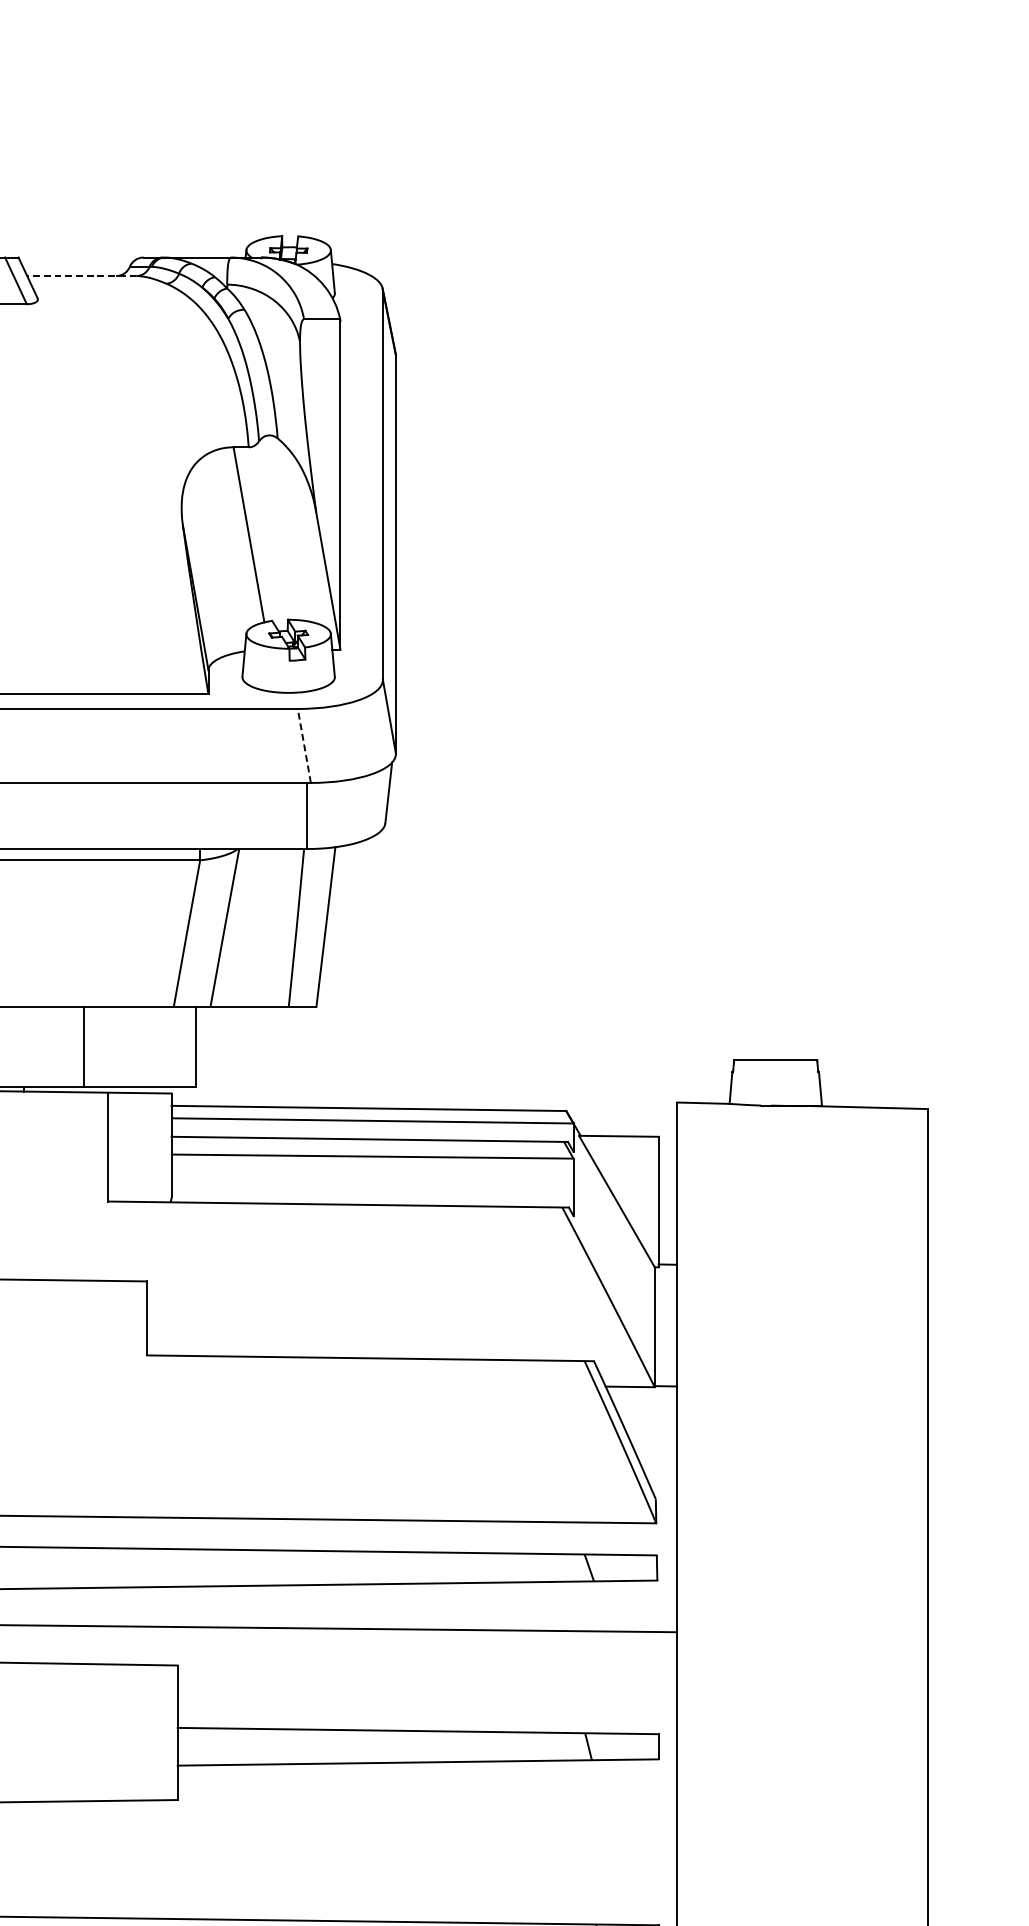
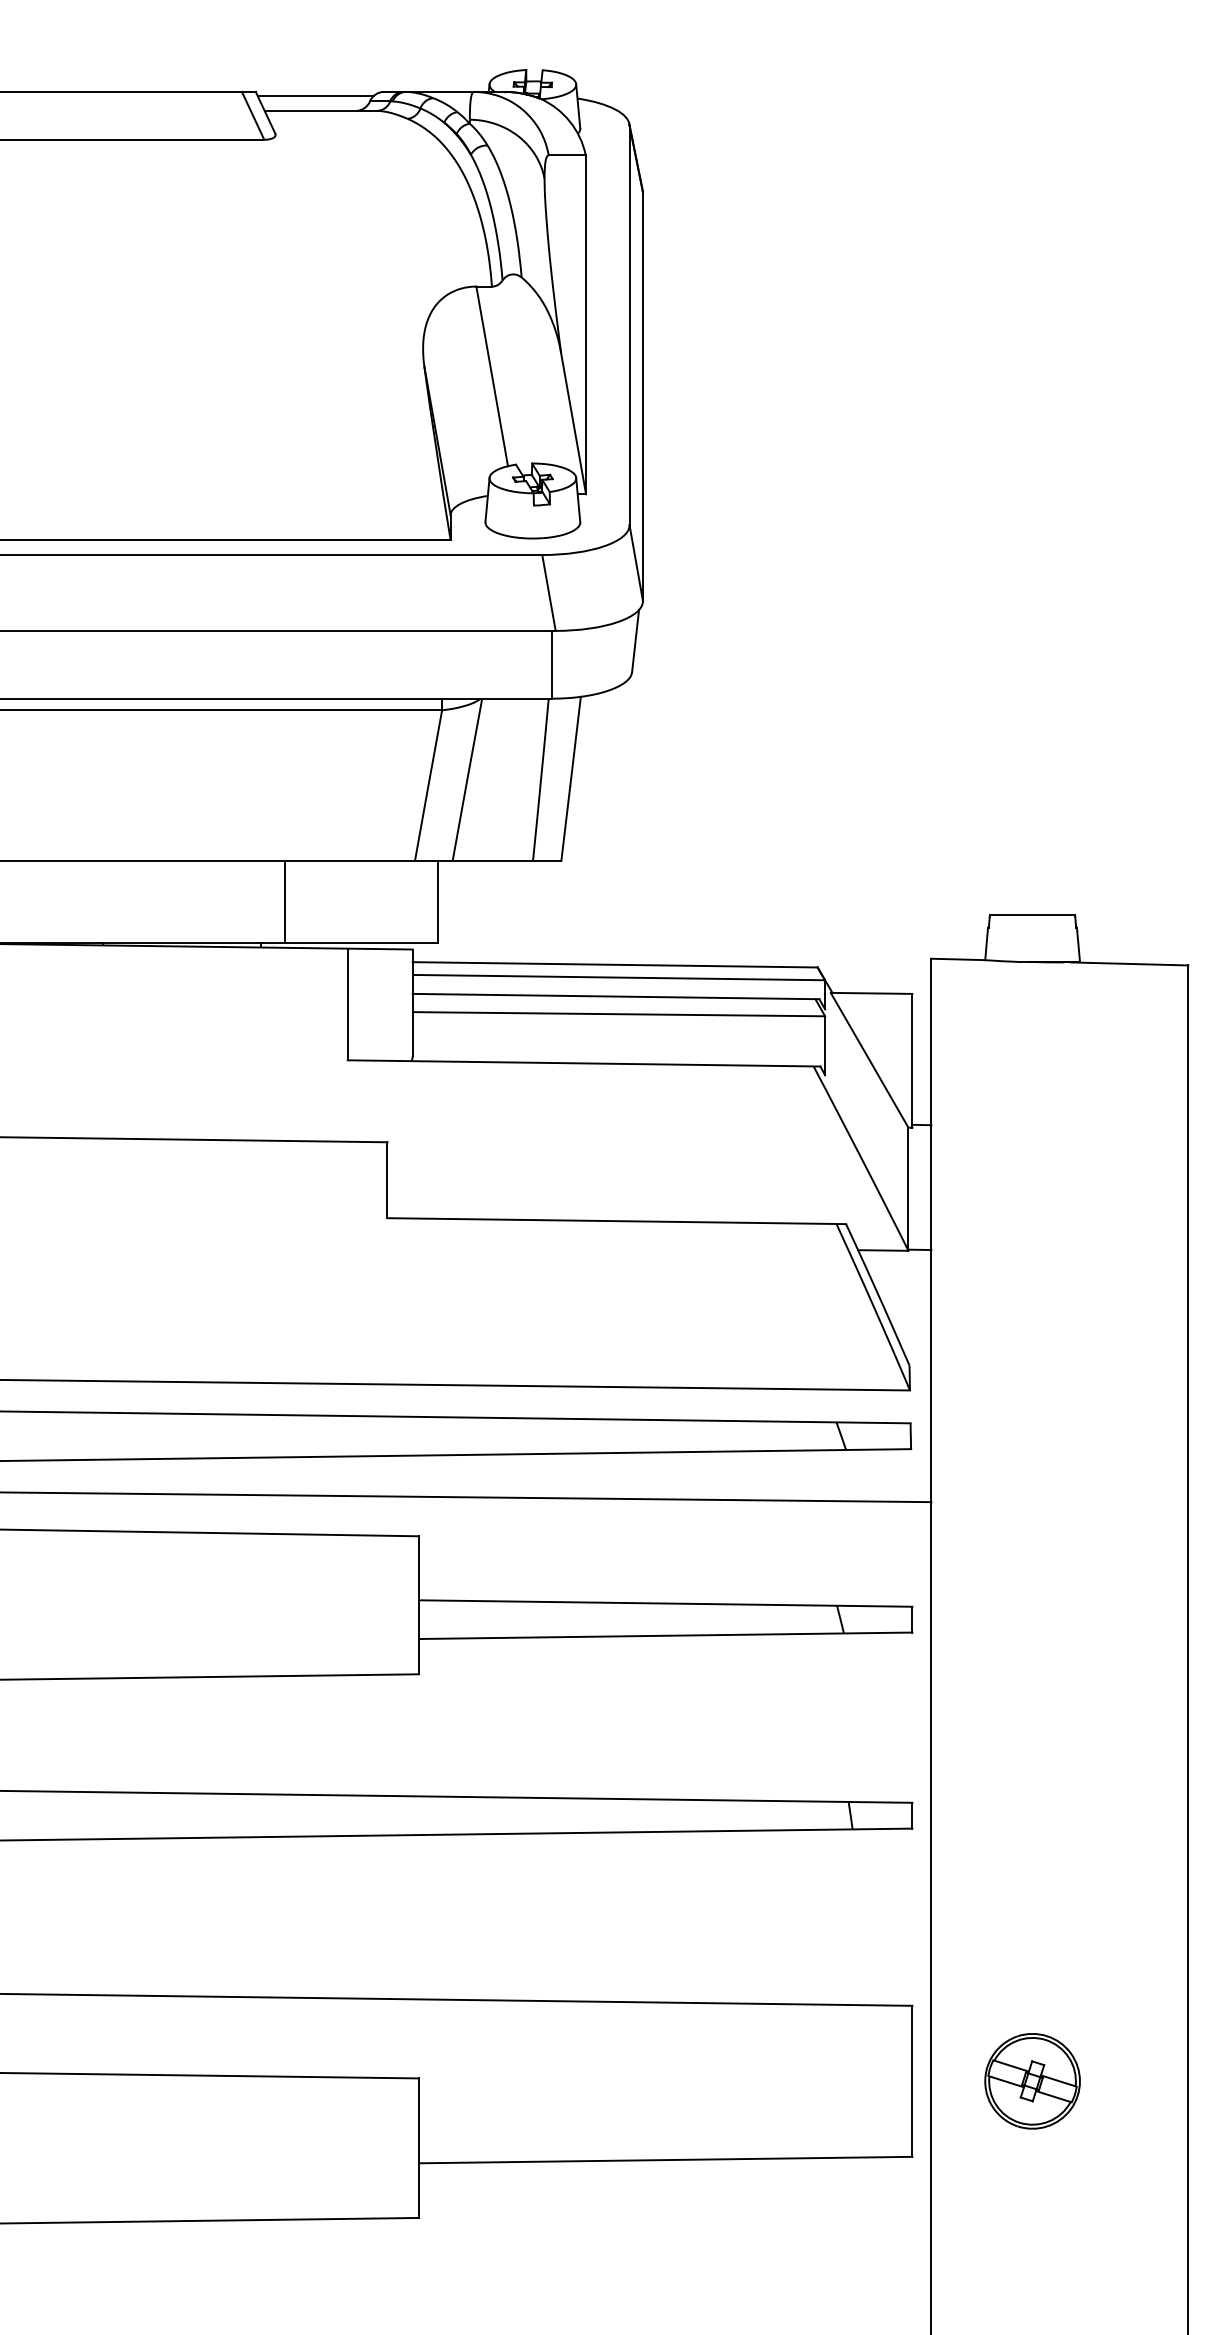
line: (76, 262) -> (315, 96), added
line: (81, 275) -> (320, 110), dashed -> solid
line: (303, 745) -> (548, 592), dashed -> solid
line: (84, 1046) -> (285, 901), moved

